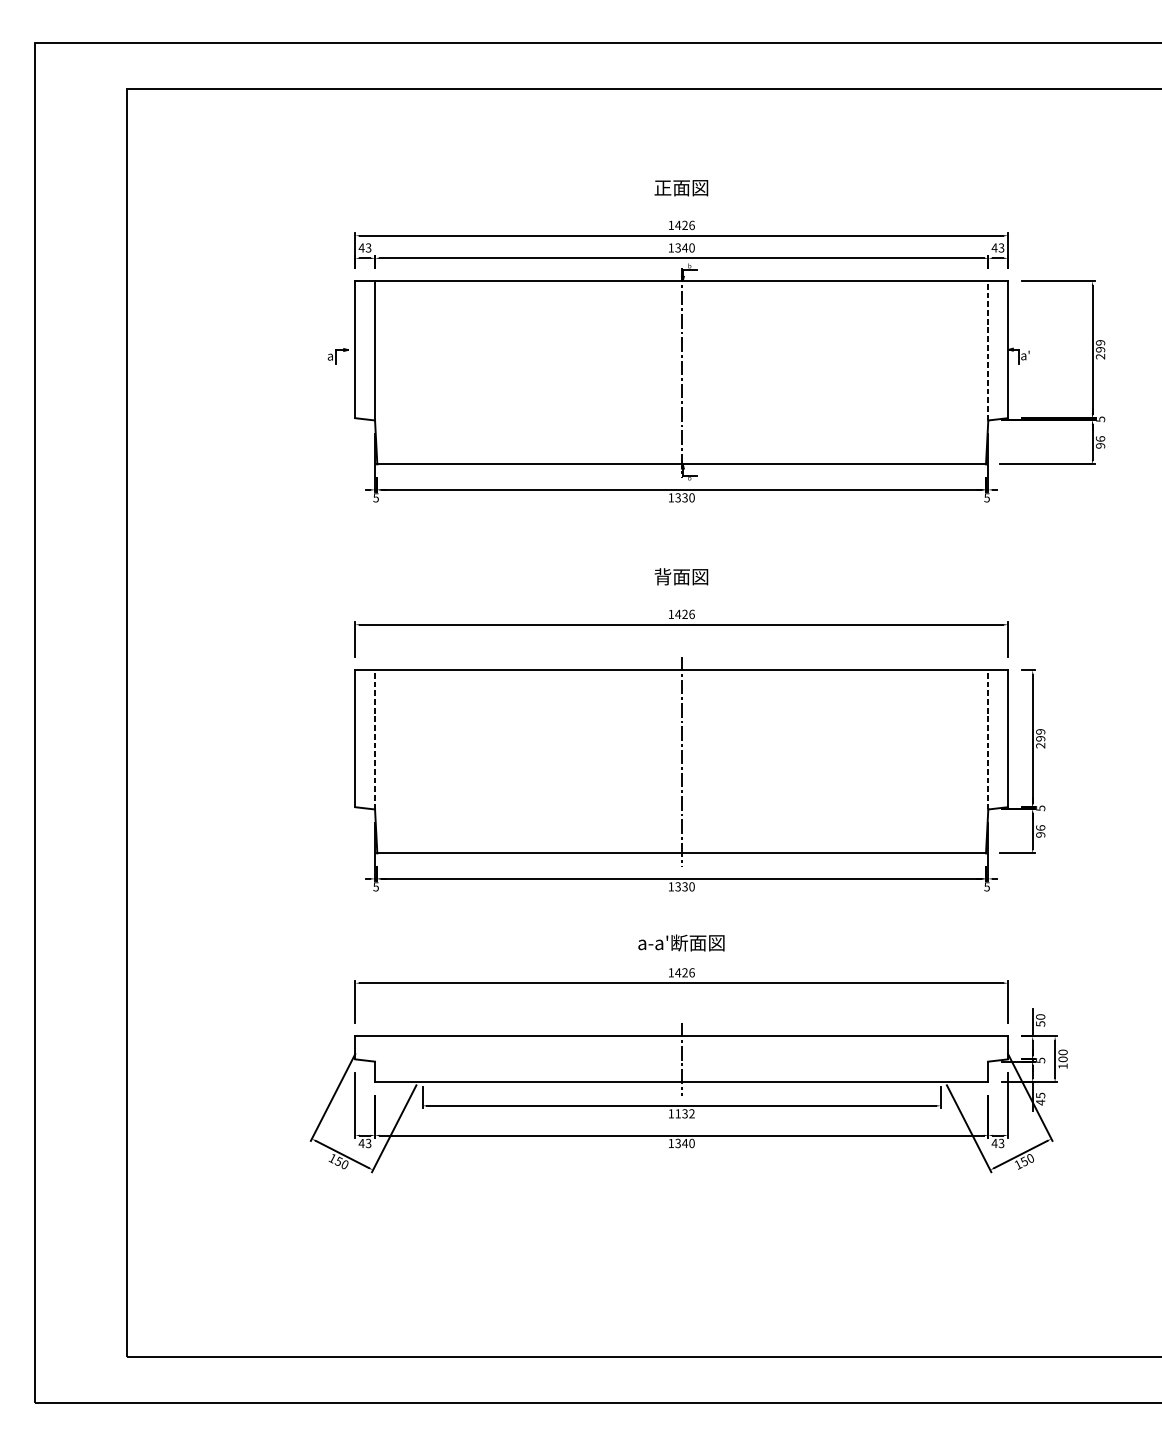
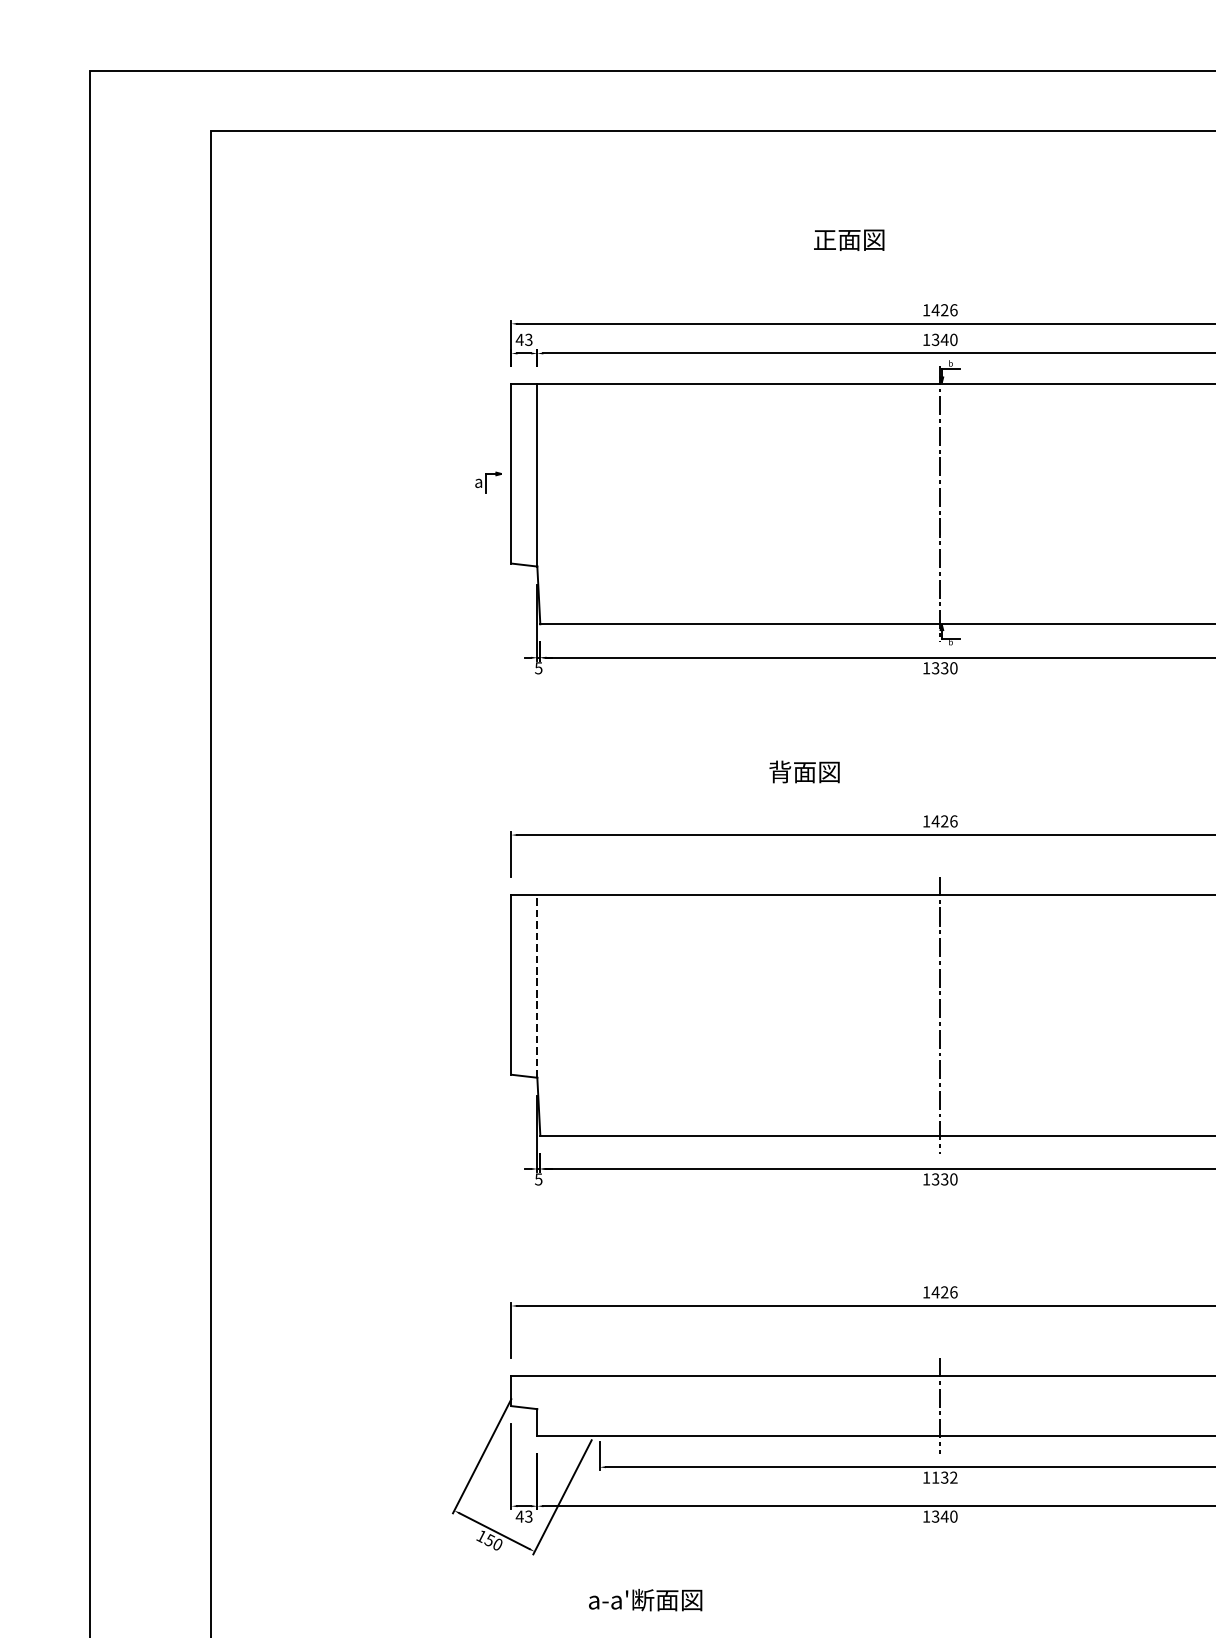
text: (681, 188) -> (849, 240), moved
text: (681, 576) -> (804, 771), moved
text: (681, 942) -> (645, 1599), moved

